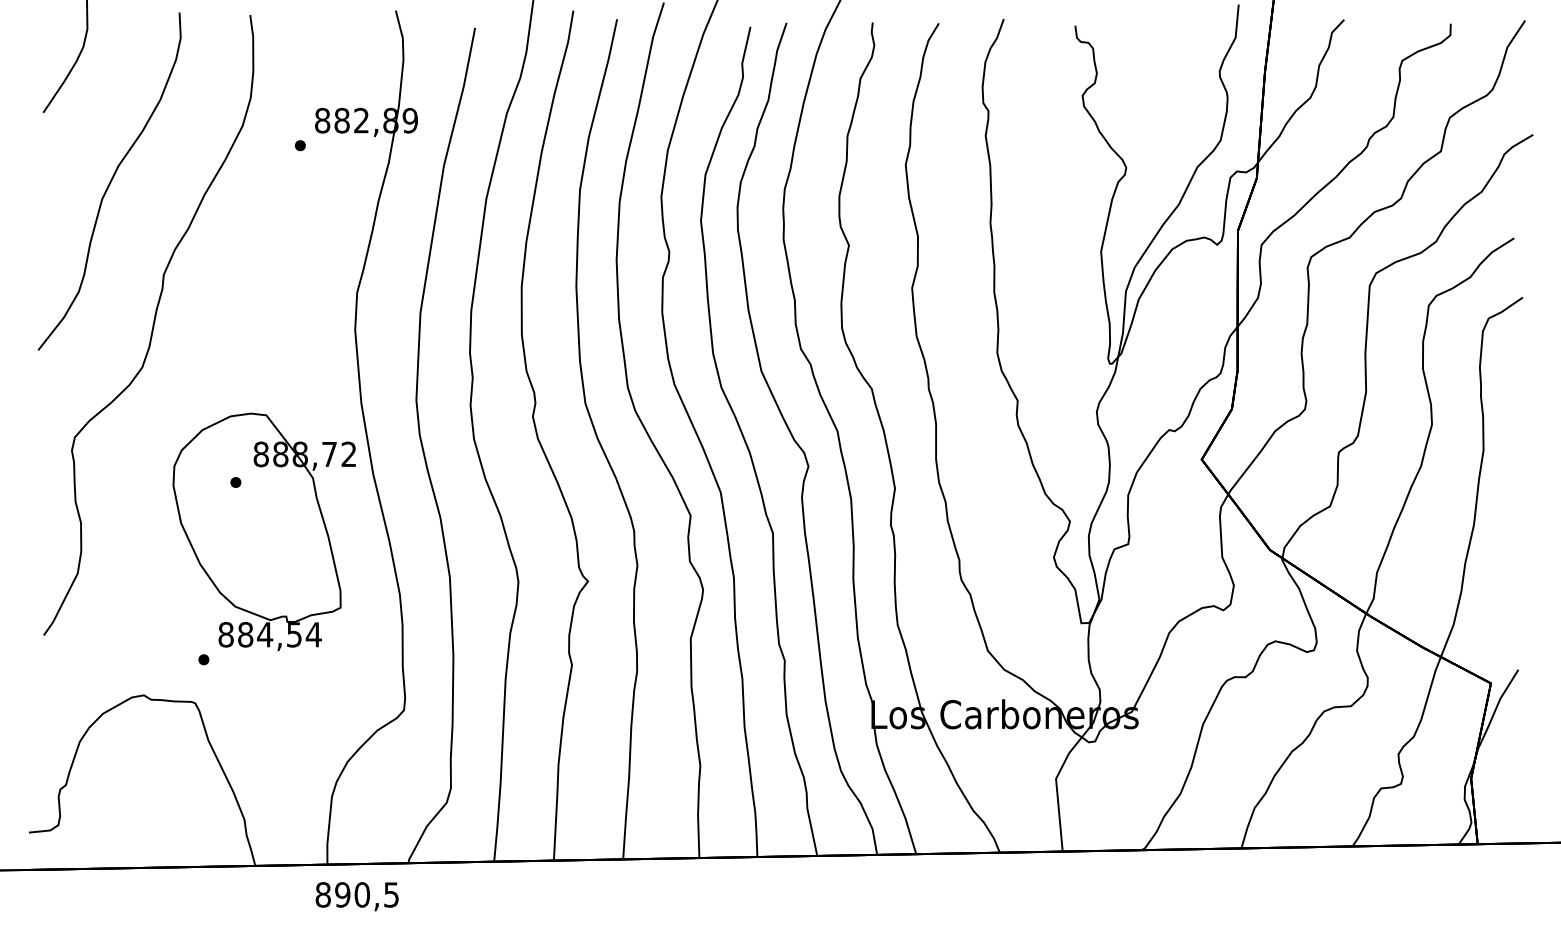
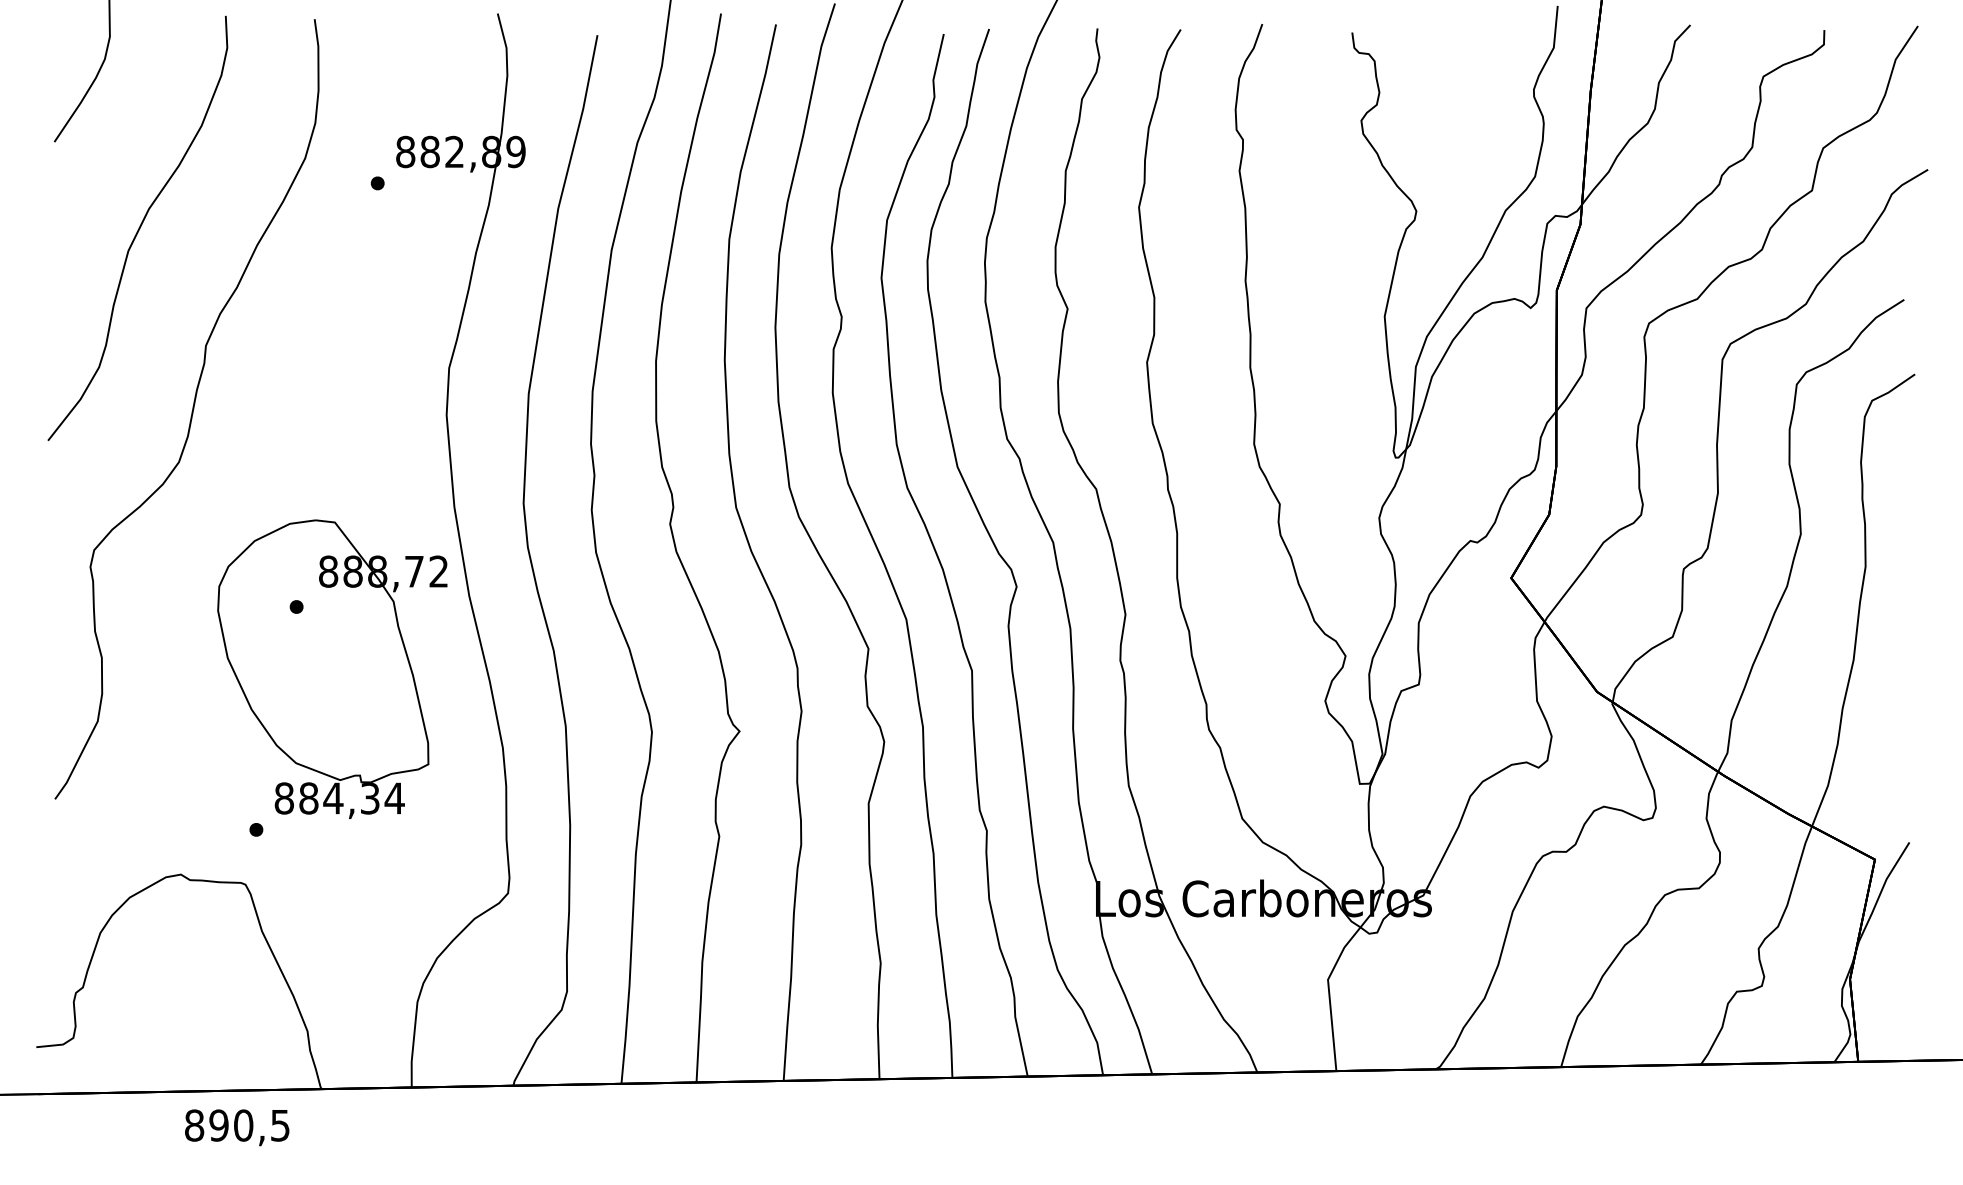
text: (294, 634) -> (370, 797), 884,54 -> 884,34
text: (357, 896) -> (237, 1127), moved

